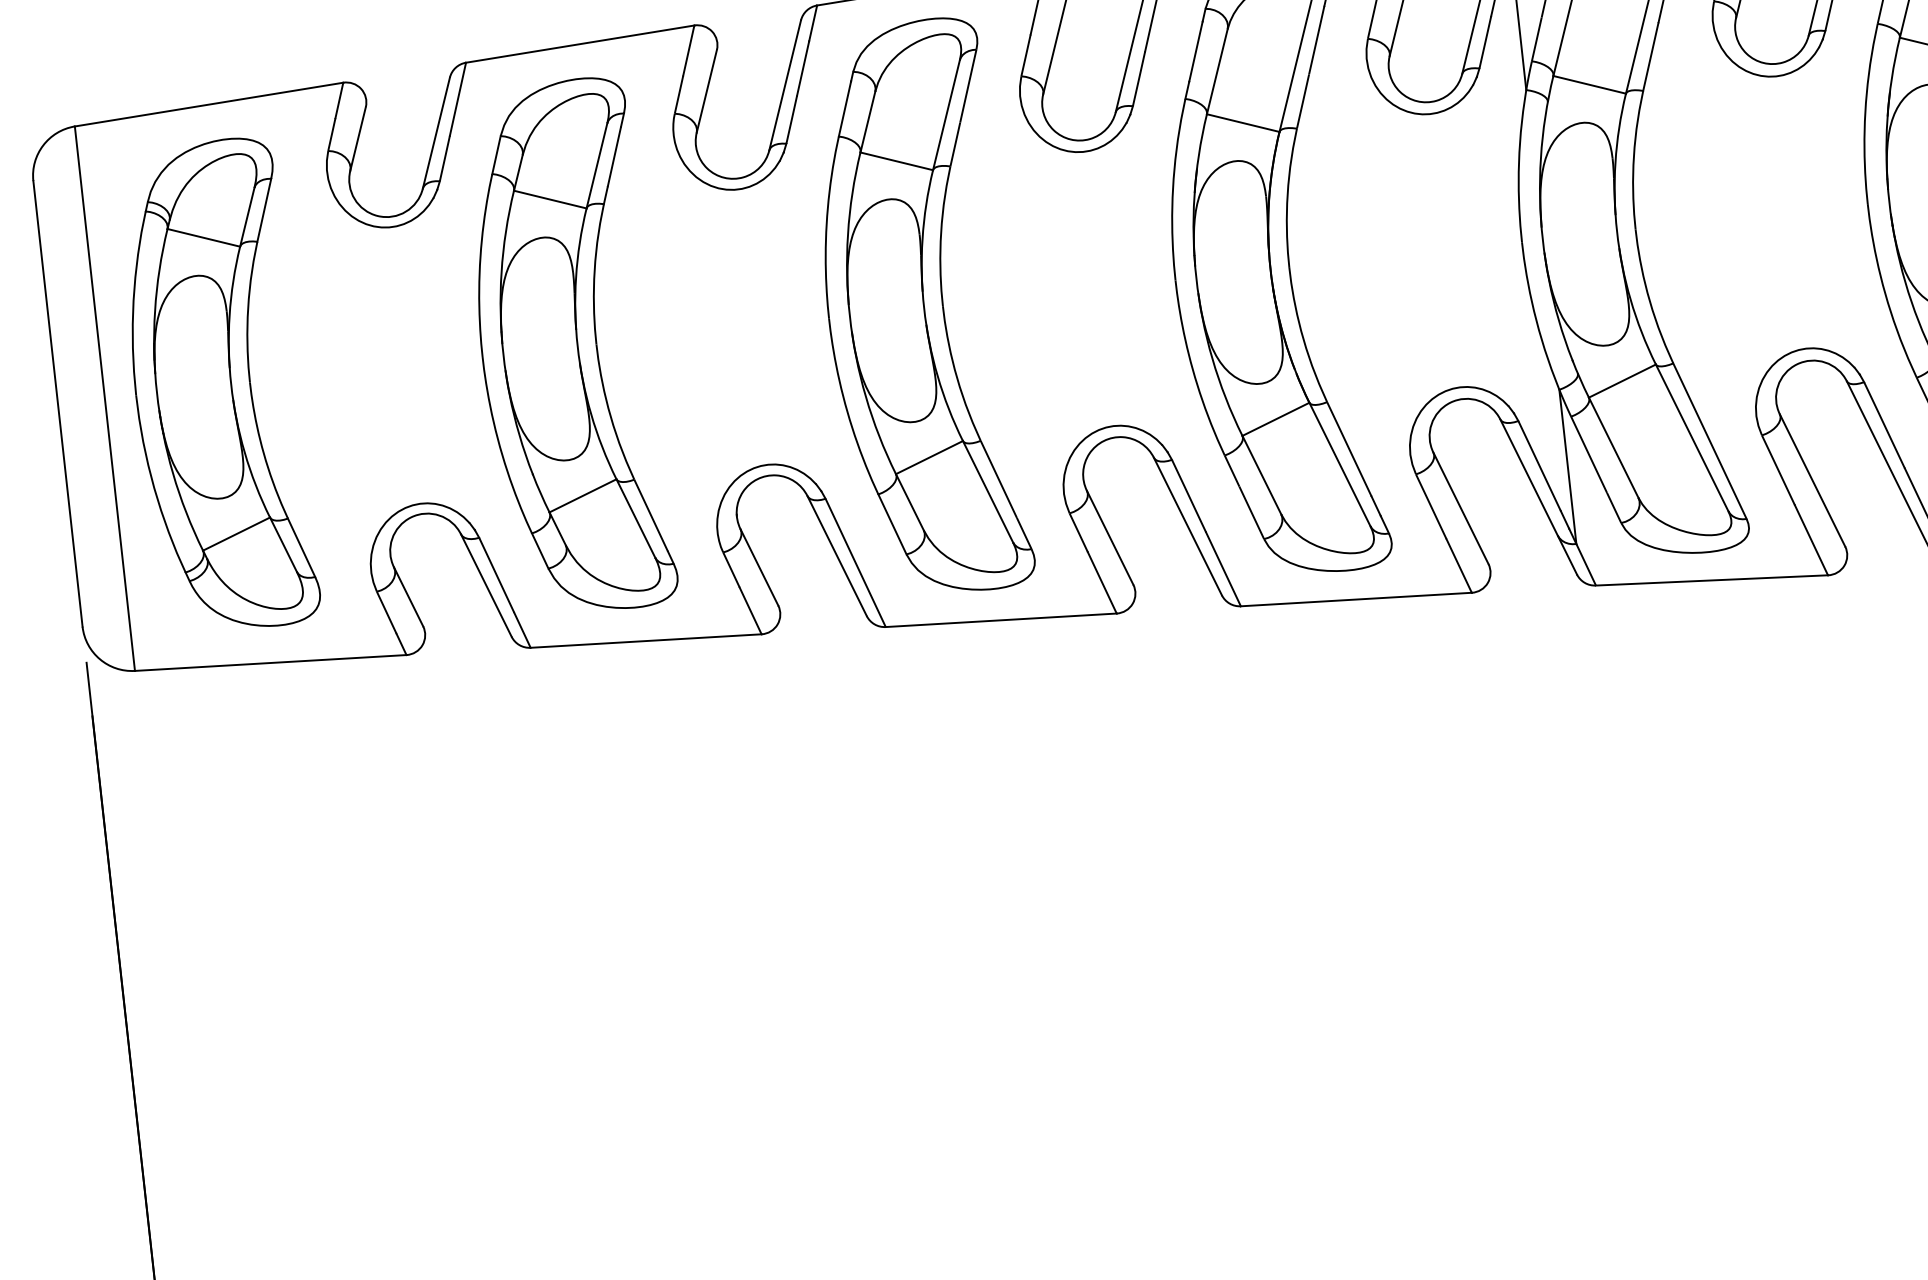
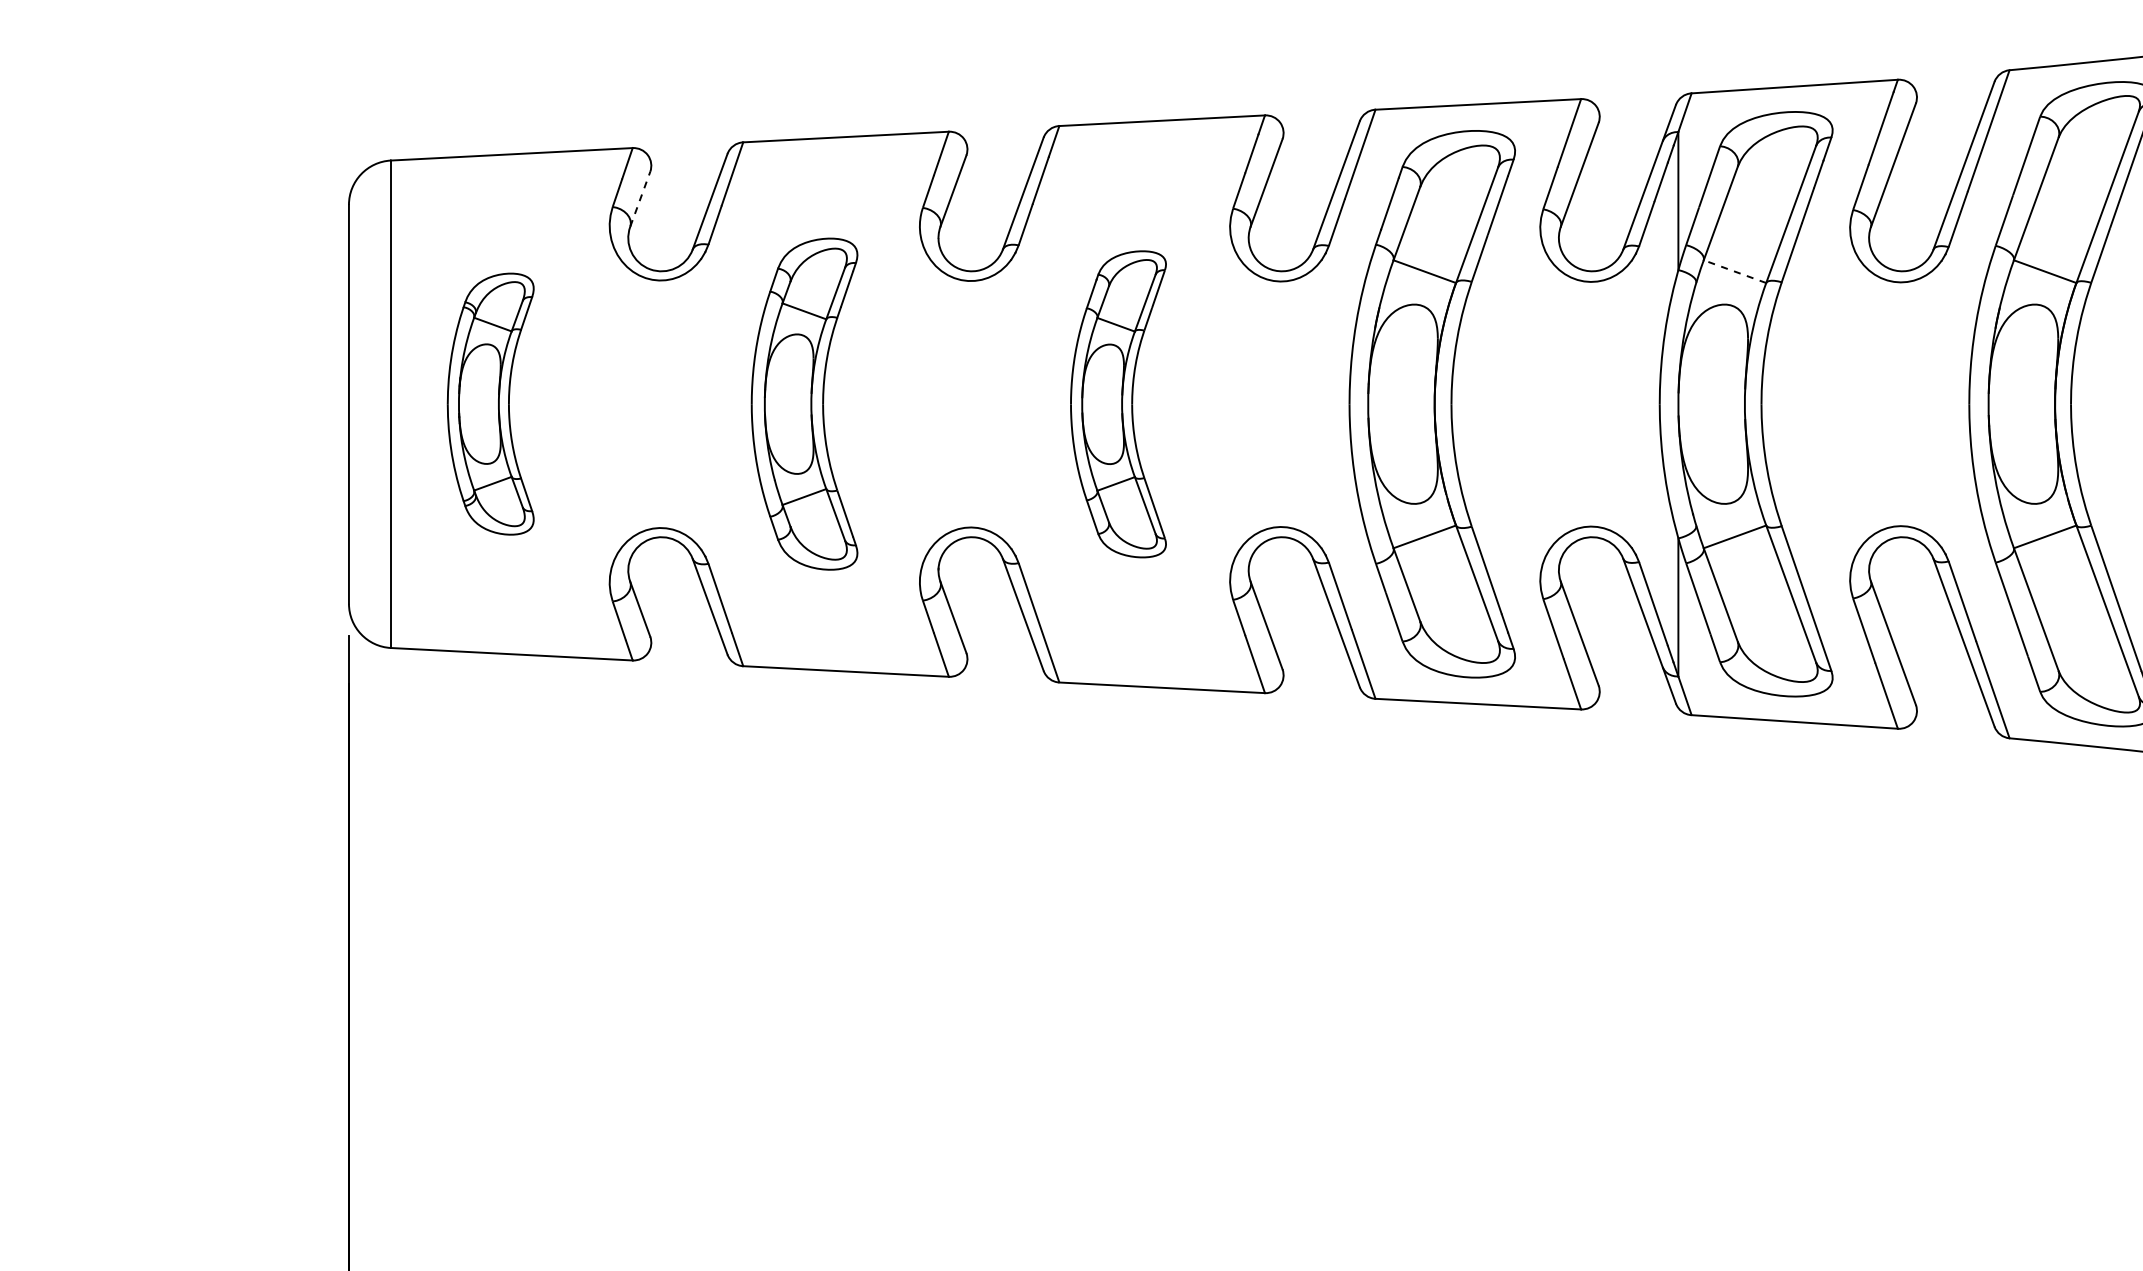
line: (1589, 84) -> (1734, 271), solid -> dashed
line: (358, 138) -> (640, 198), solid -> dashed
part: (917, 309) -> (1118, 404), size x0.6
part: (566, 346) -> (804, 403), size x0.7
part: (215, 385) -> (490, 403), size x0.6

